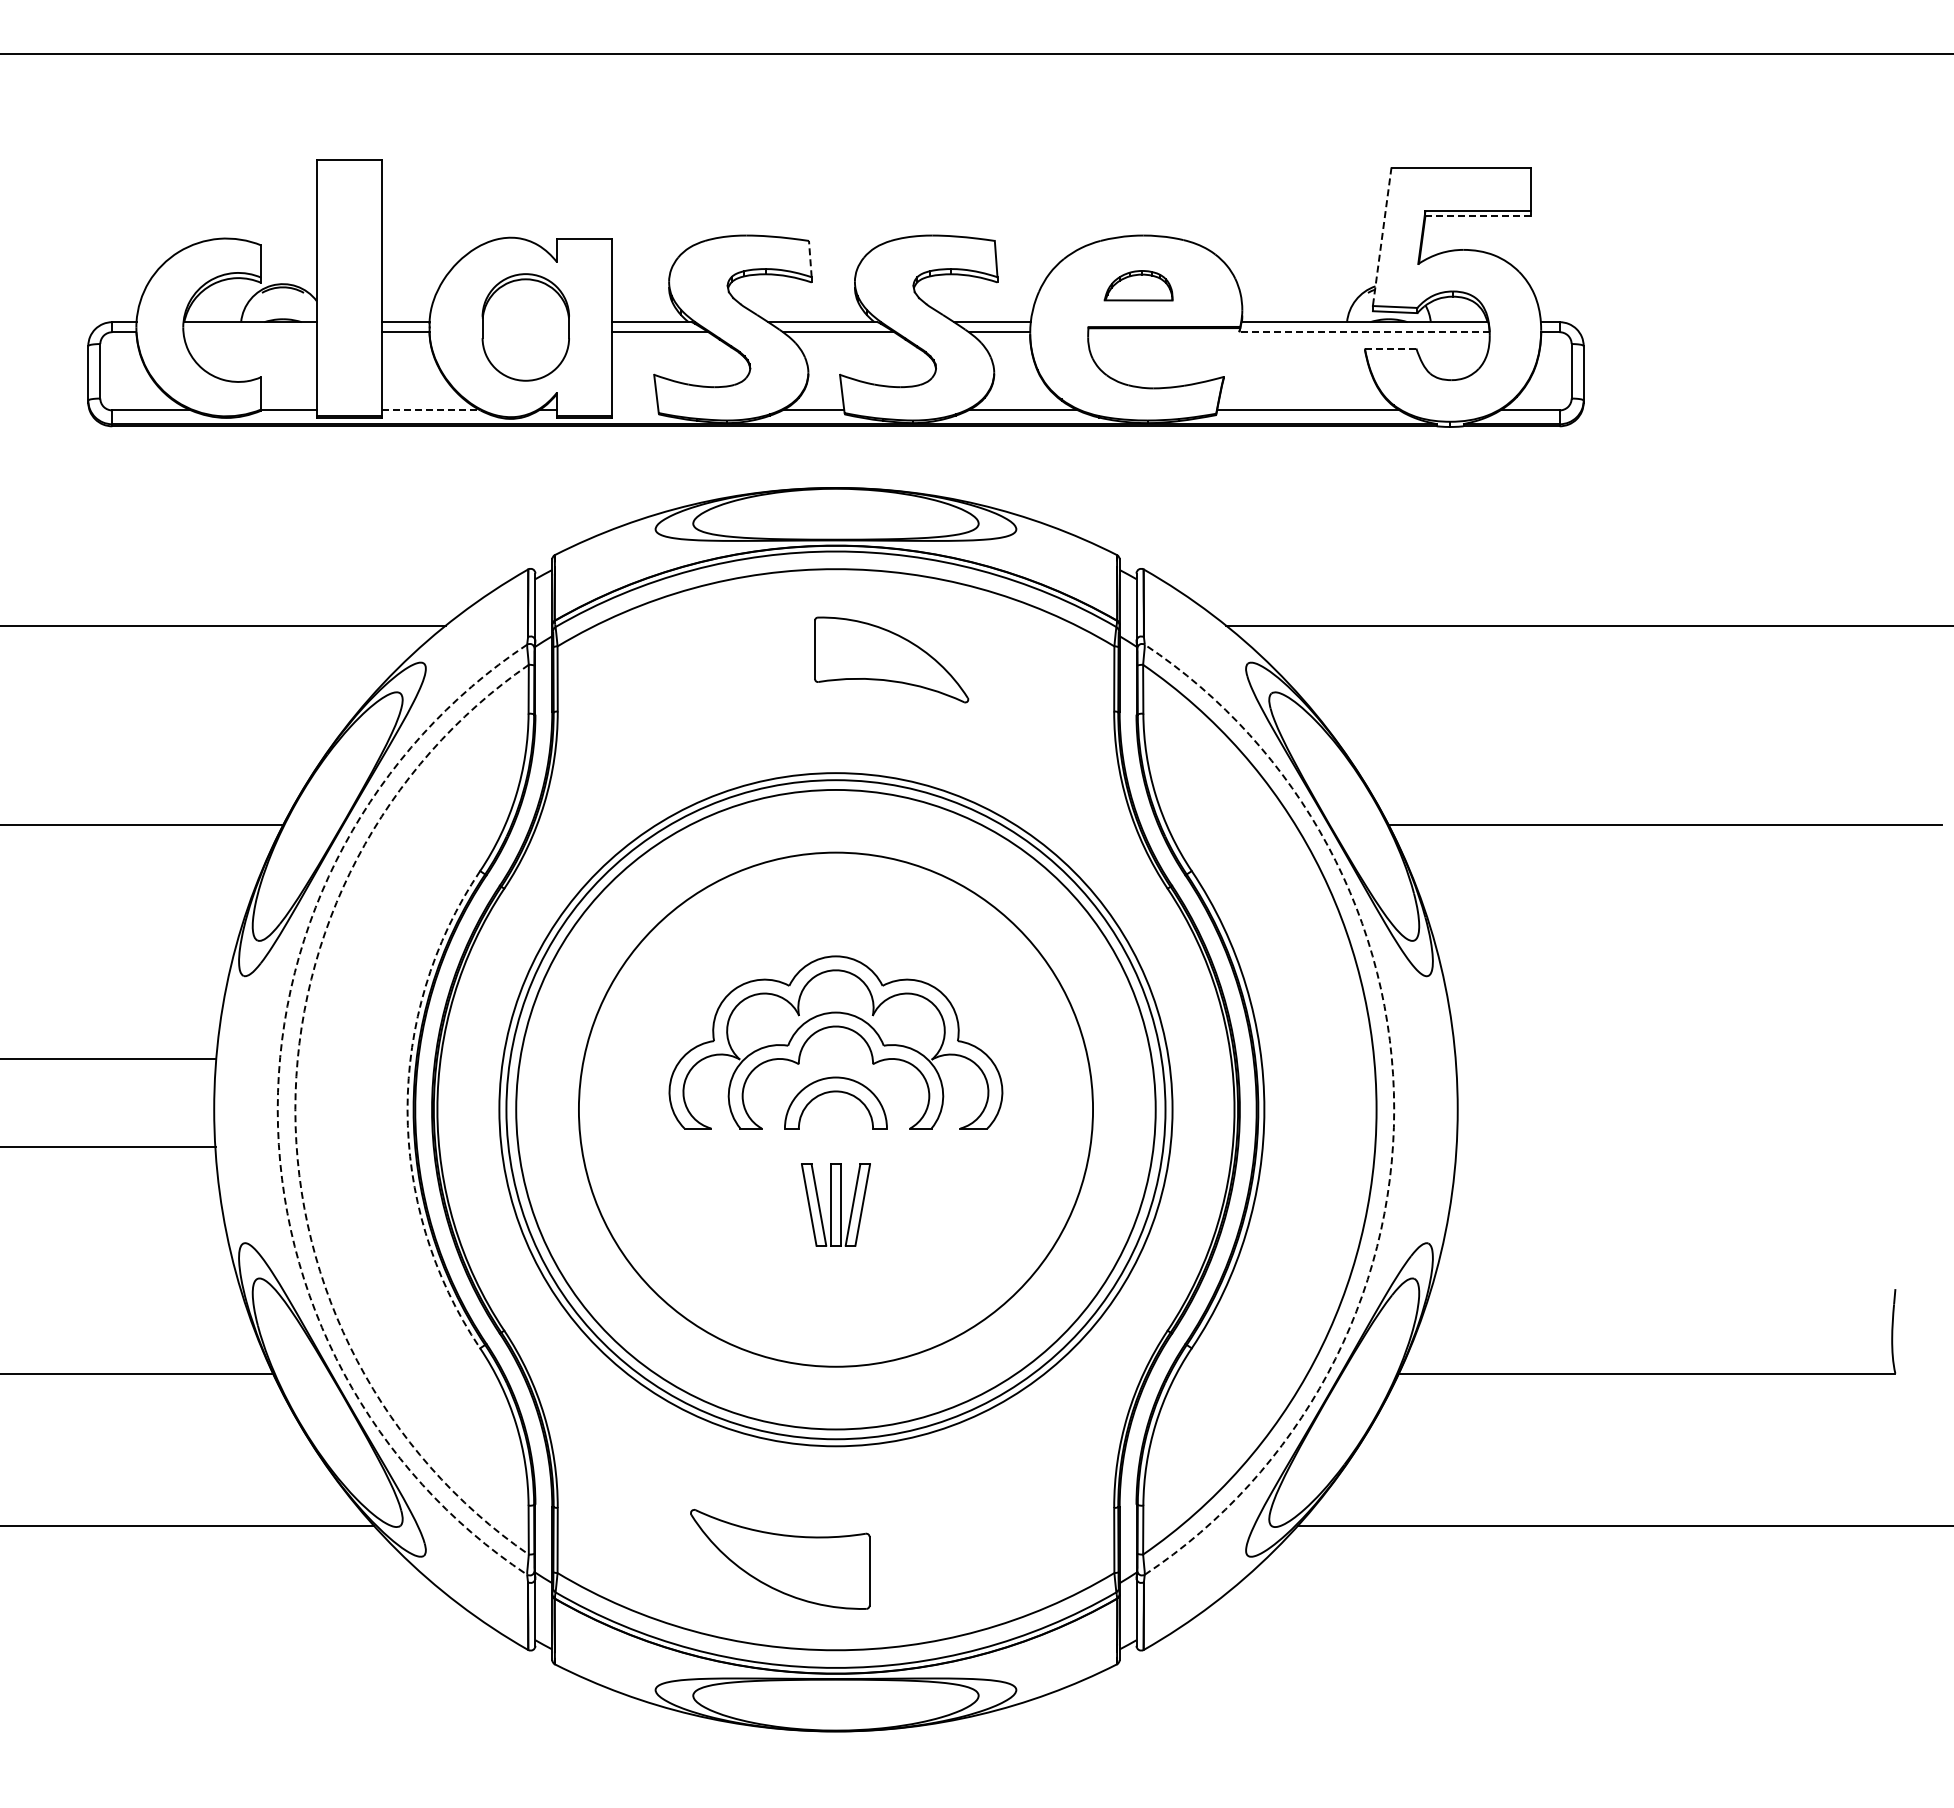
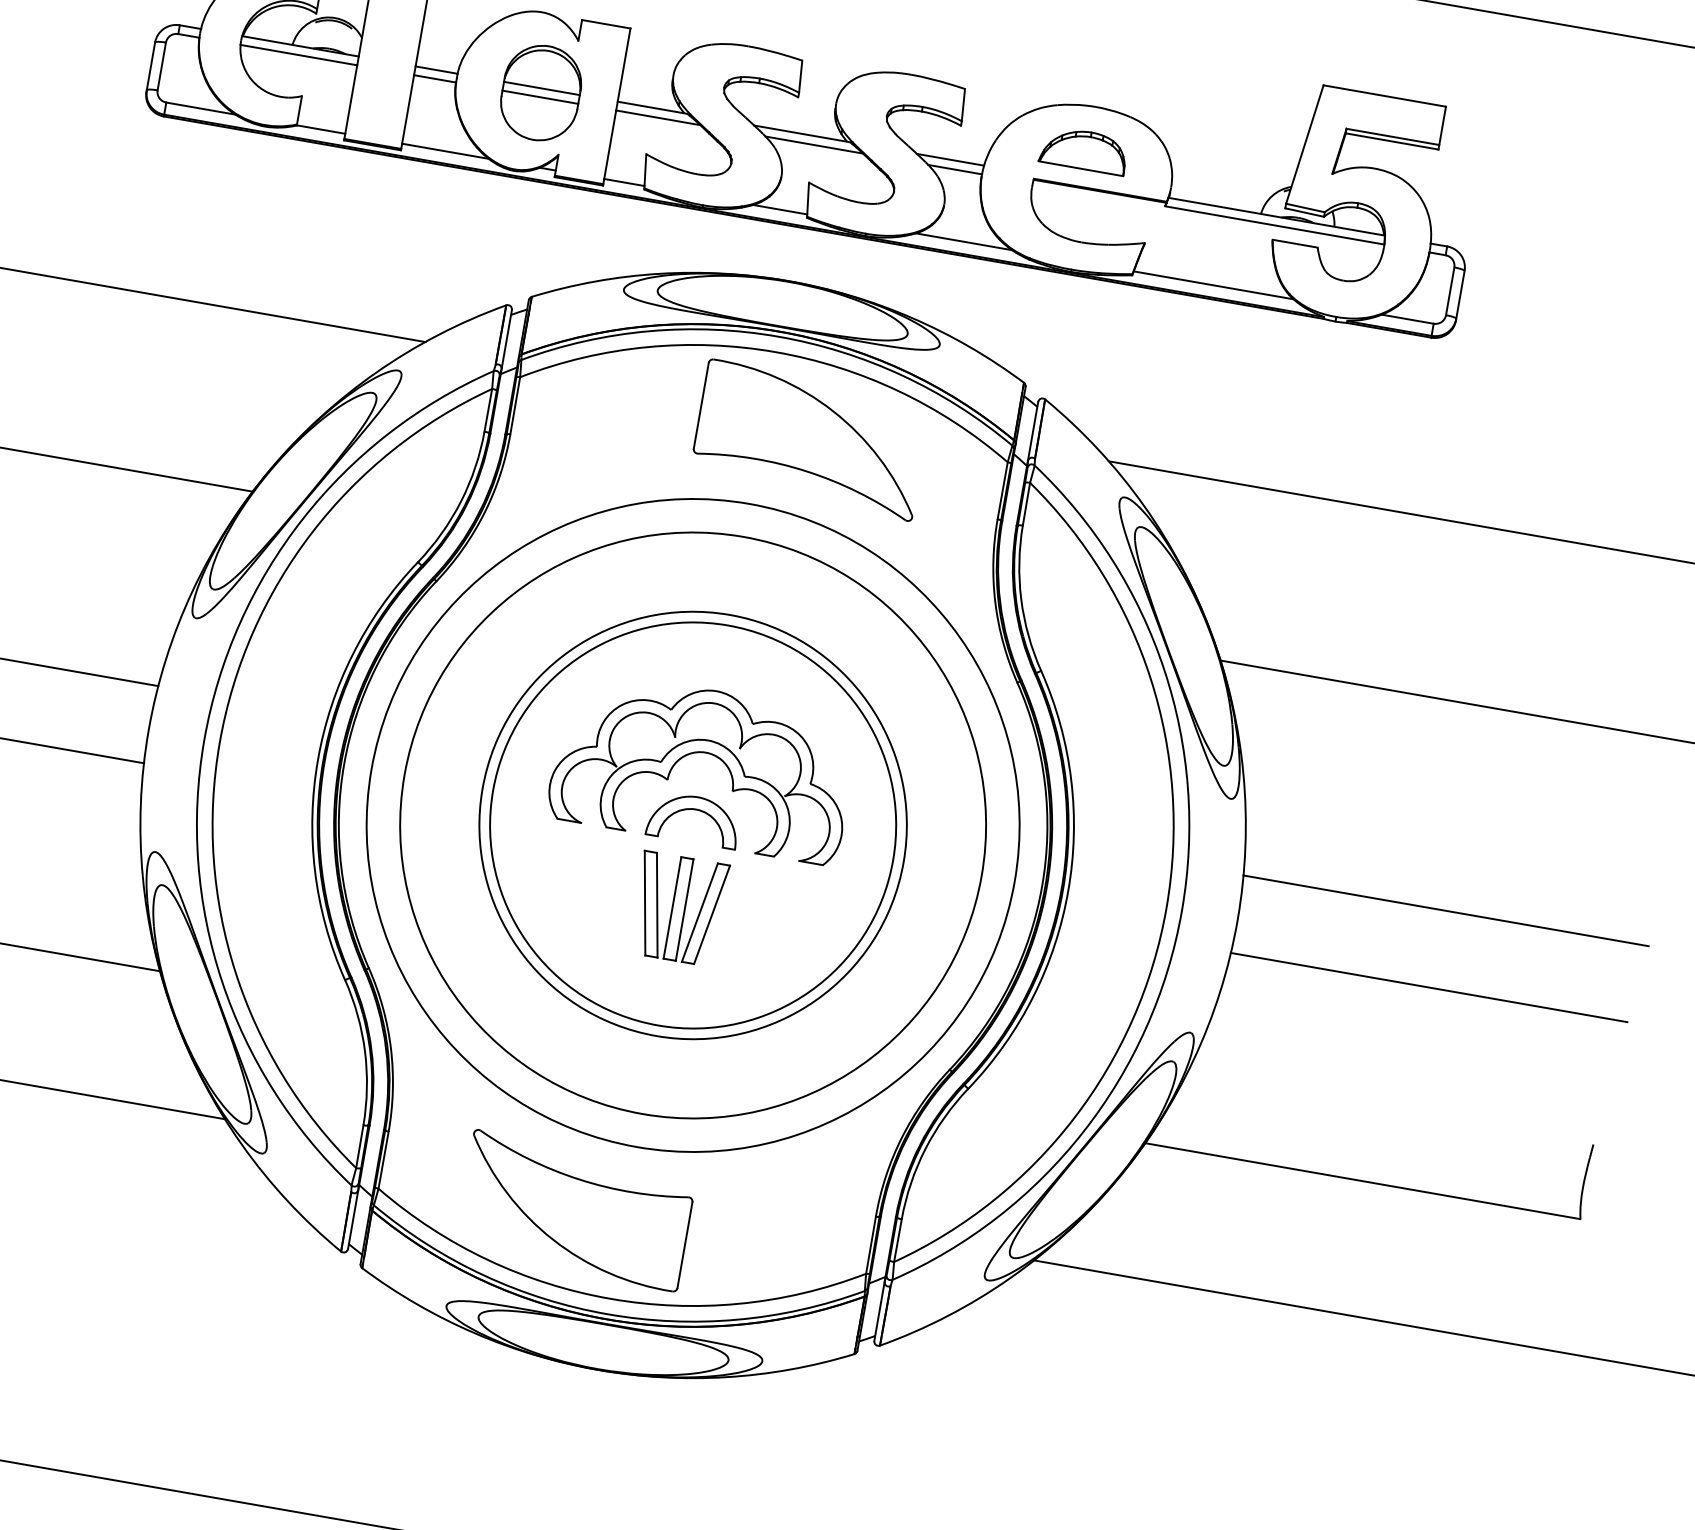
line: (1478, 216) -> (1392, 141), dashed -> solid
line: (1382, 236) -> (1305, 144), dashed -> solid
line: (810, 258) -> (800, 76), dashed -> solid
part: (1138, 285) -> (1084, 149), size x1.43
line: (525, 322) -> (541, 88), added
line: (249, 332) -> (298, 55), added
line: (525, 332) -> (540, 97), added
line: (1363, 332) -> (1273, 225), dashed -> solid
line: (1390, 348) -> (1295, 243), dashed -> solid
line: (431, 410) -> (445, 151), dashed -> solid
line: (635, 410) -> (624, 182), added
part: (891, 659) -> (810, 439), size x1.67
line: (1686, 1058) -> (1445, 910), added
arc: (277, 1109) -> (204, 739), dashed -> solid
arc: (295, 1109) -> (219, 742), dashed -> solid
arc: (407, 1109) -> (317, 759), dashed -> solid
circle: (835, 1109) -> (692, 825), size x0.71
circle: (835, 1109) -> (692, 825), size x0.71
circle: (835, 1109) -> (692, 825), size x1.43
arc: (1394, 1109) -> (1182, 910), dashed -> solid
line: (1682, 1146) -> (1428, 987), added
part: (835, 1204) -> (678, 908), size x1.43
part: (779, 1559) -> (574, 1210), size x1.43

